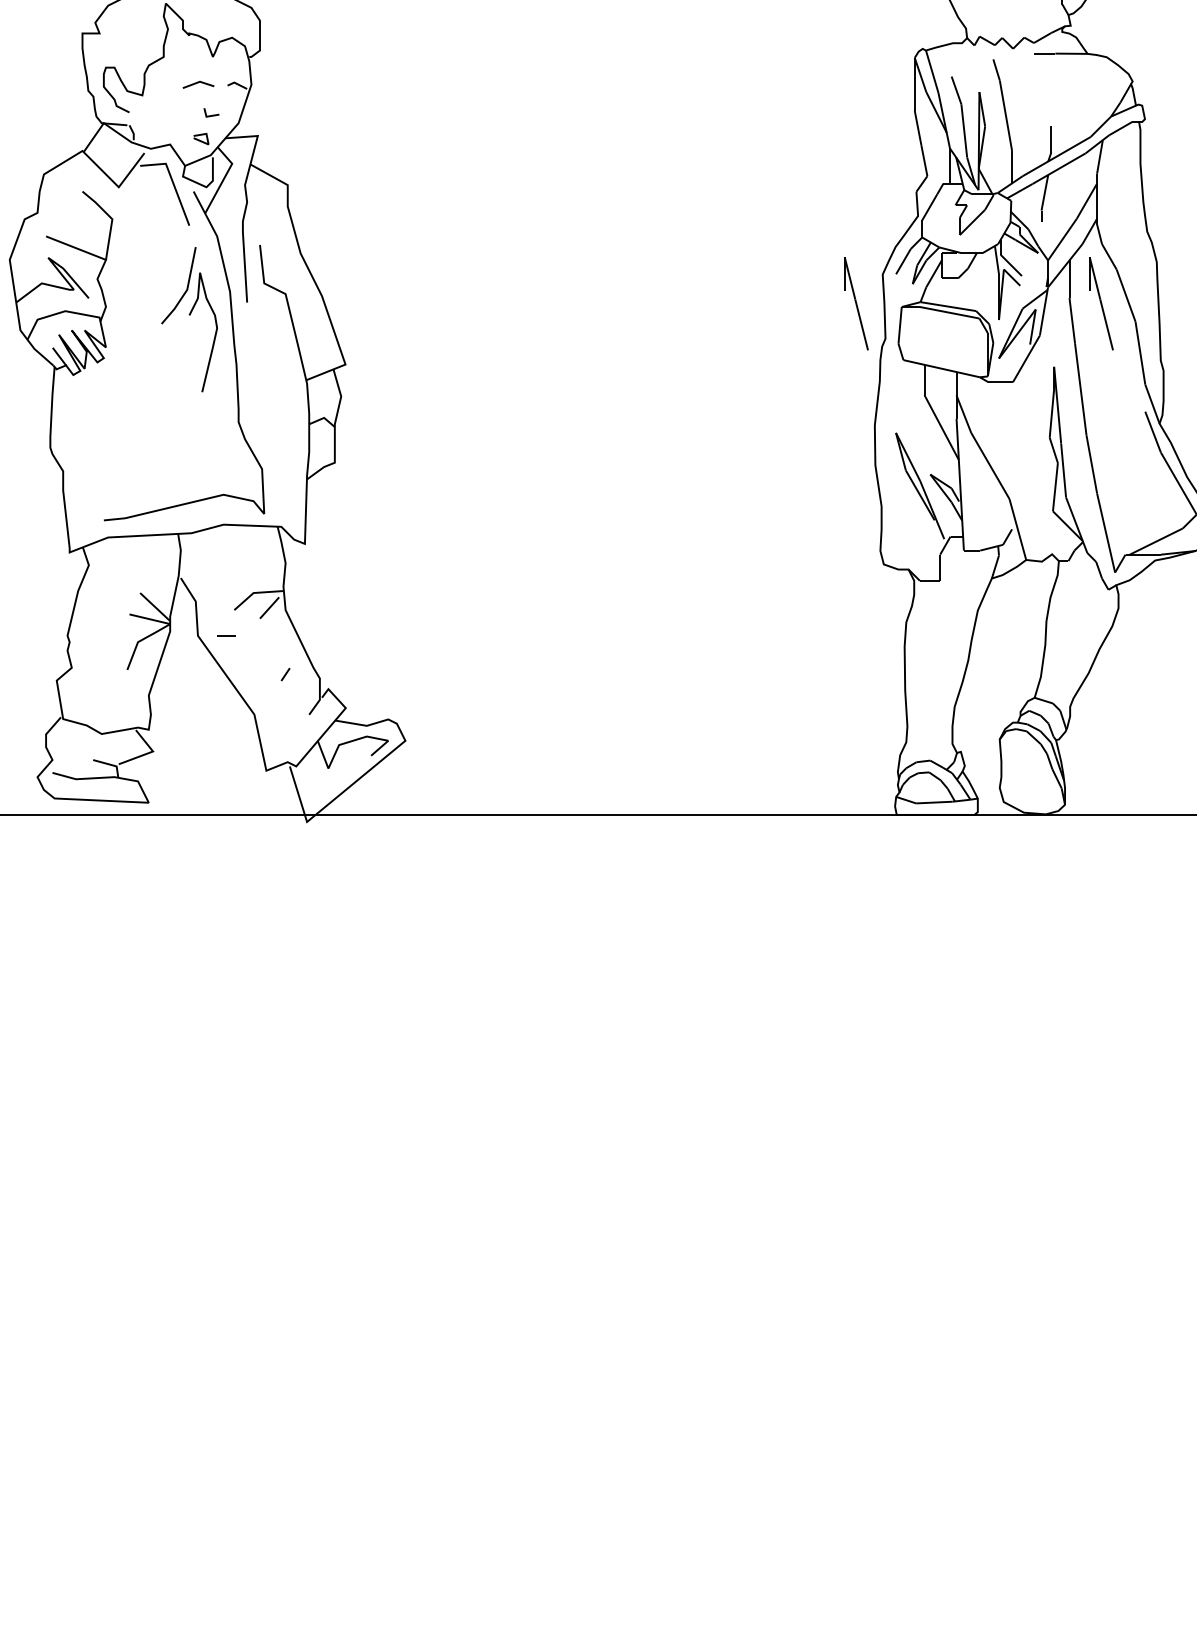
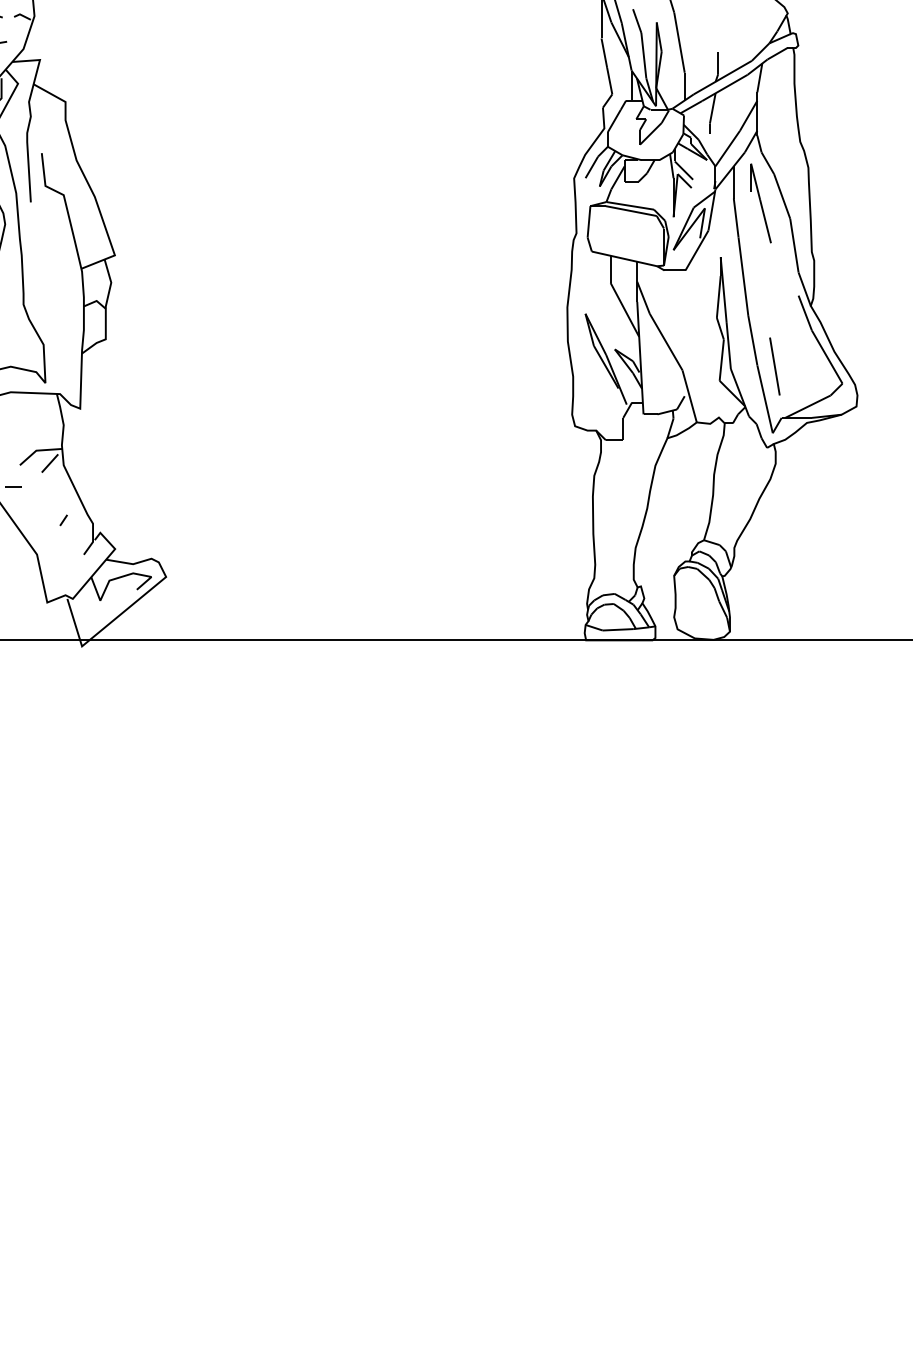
part: (856, 303) -> (551, 203), removed
line: (1117, 494) -> (774, 366), added

